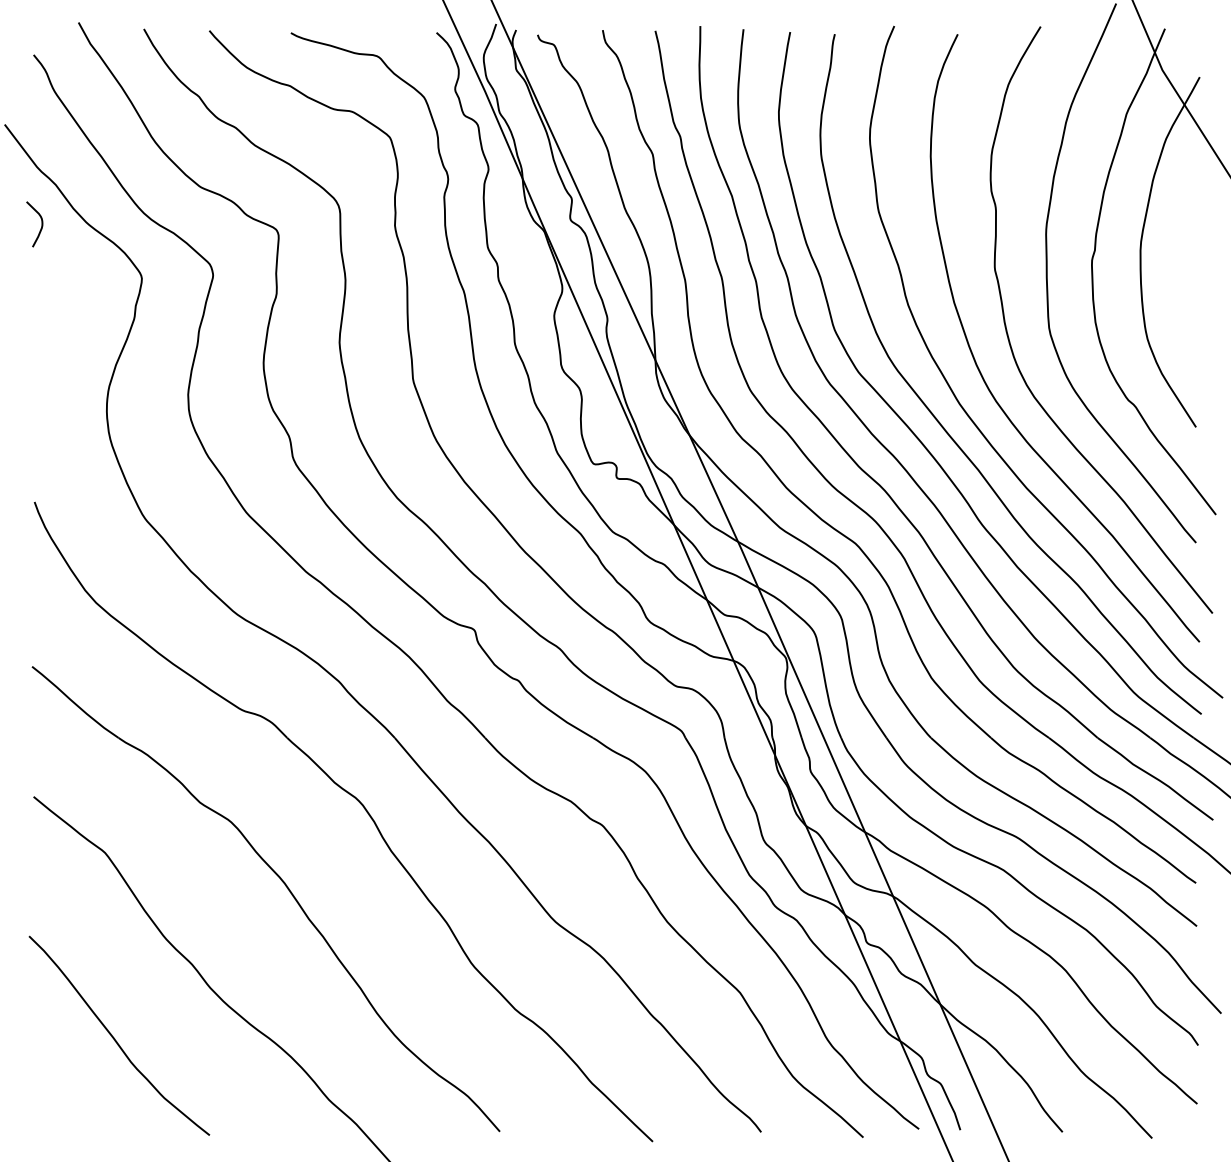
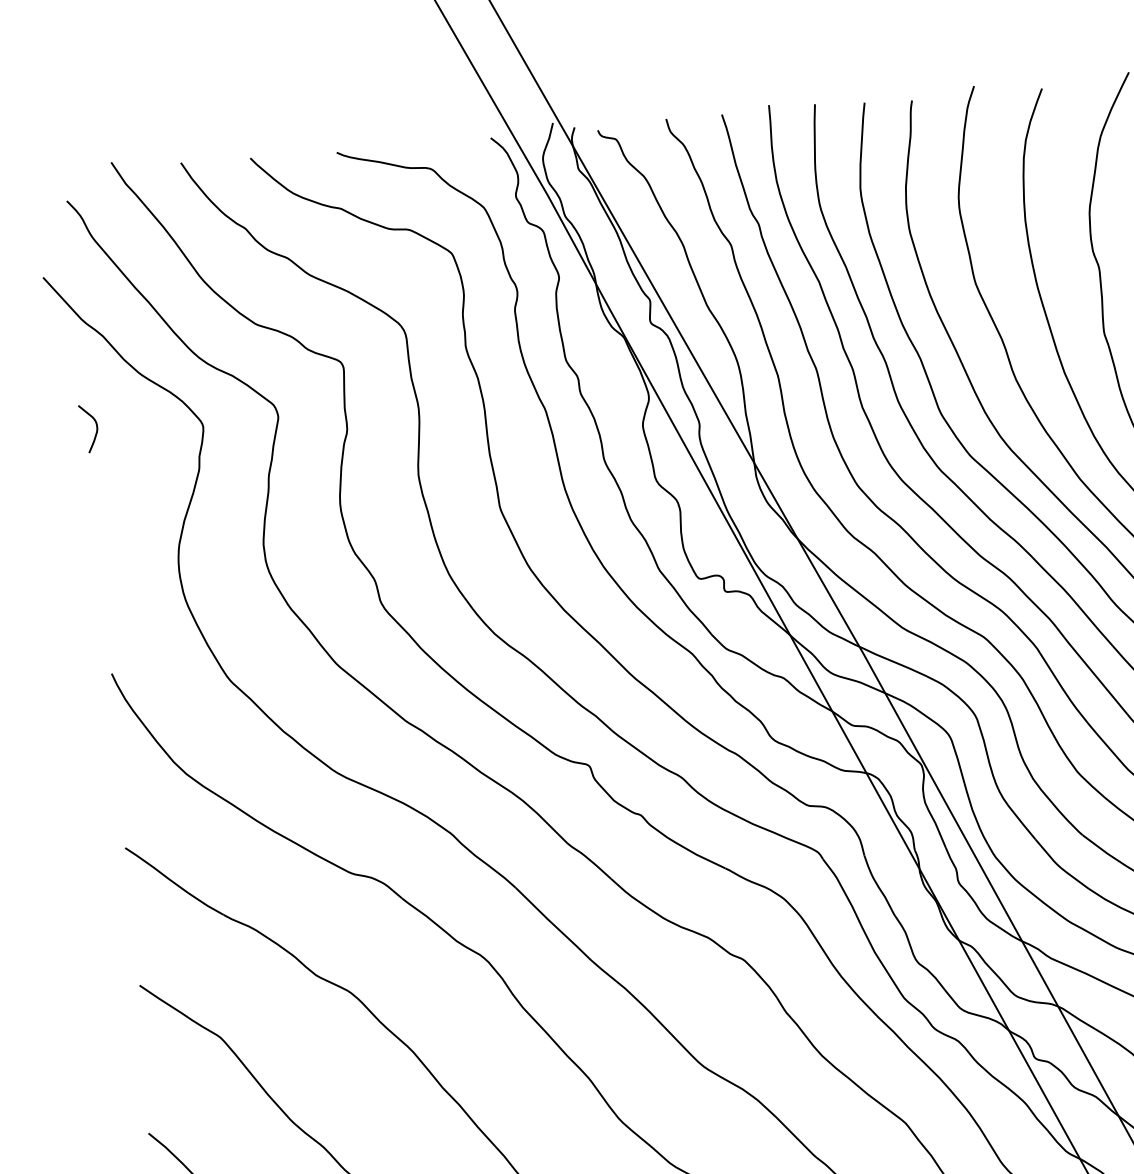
curve: (41, 224) -> (96, 428), moved

